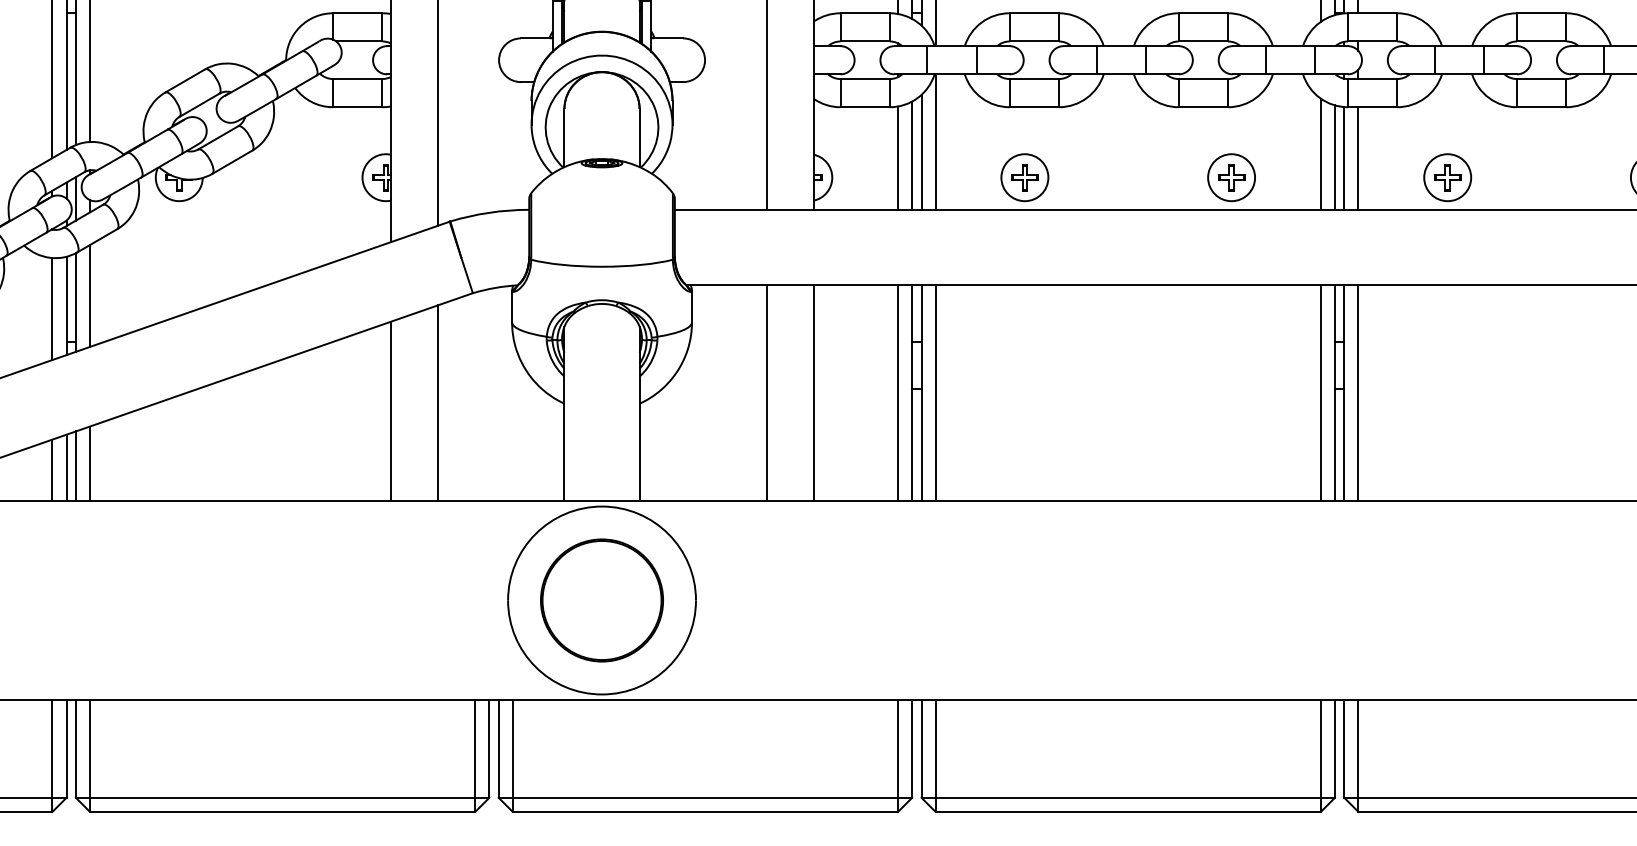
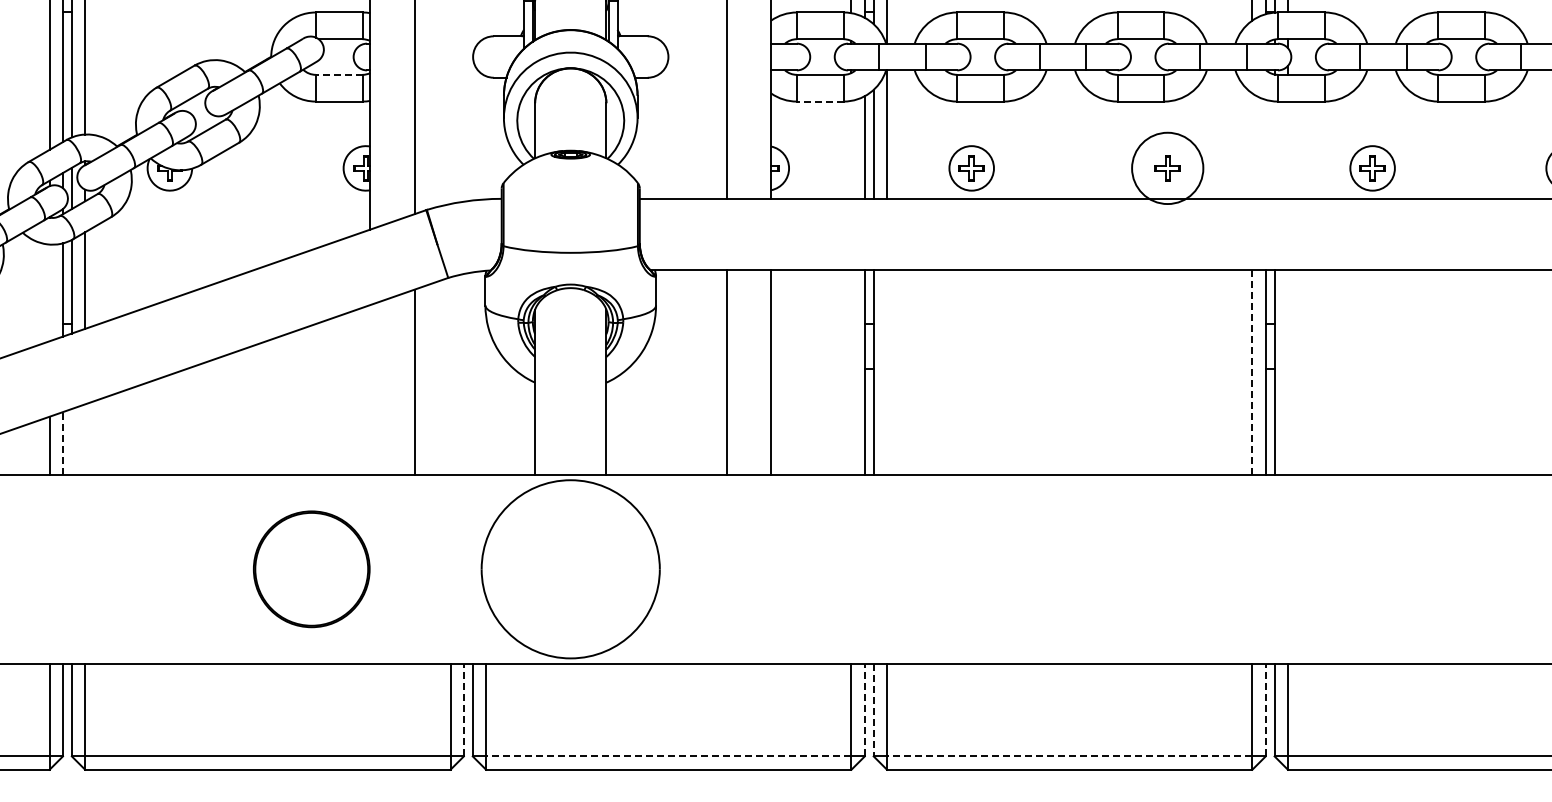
line: (357, 78) -> (338, 74), solid -> dashed
line: (864, 107) -> (819, 101), solid -> dashed
line: (1321, 153) -> (1252, 145), removed
line: (1334, 156) -> (1265, 148), removed
line: (898, 157) -> (851, 149), removed
line: (1344, 157) -> (1274, 149), removed
line: (1357, 157) -> (1287, 149), removed
circle: (1231, 177) -> (1167, 168), size x1.6
line: (52, 308) -> (49, 292), removed
line: (898, 392) -> (851, 372), removed
line: (936, 392) -> (887, 372), removed
line: (1357, 392) -> (1287, 372), removed
line: (1321, 393) -> (1252, 373), solid -> dashed
line: (390, 410) -> (370, 389), removed
line: (90, 463) -> (85, 439), removed
line: (75, 465) -> (71, 441), removed
line: (66, 467) -> (62, 443), solid -> dashed
part: (601, 600) -> (311, 569), moved
line: (488, 748) -> (463, 709), solid -> dashed
line: (911, 748) -> (864, 709), solid -> dashed
line: (1334, 748) -> (1265, 709), solid -> dashed
line: (921, 749) -> (873, 710), solid -> dashed
line: (705, 797) -> (668, 756), solid -> dashed
line: (1128, 797) -> (1069, 756), solid -> dashed

